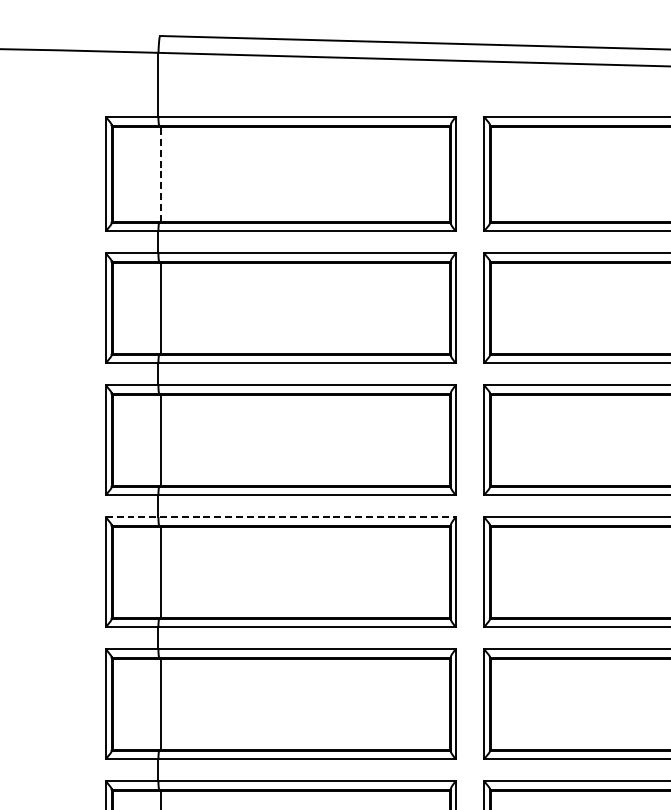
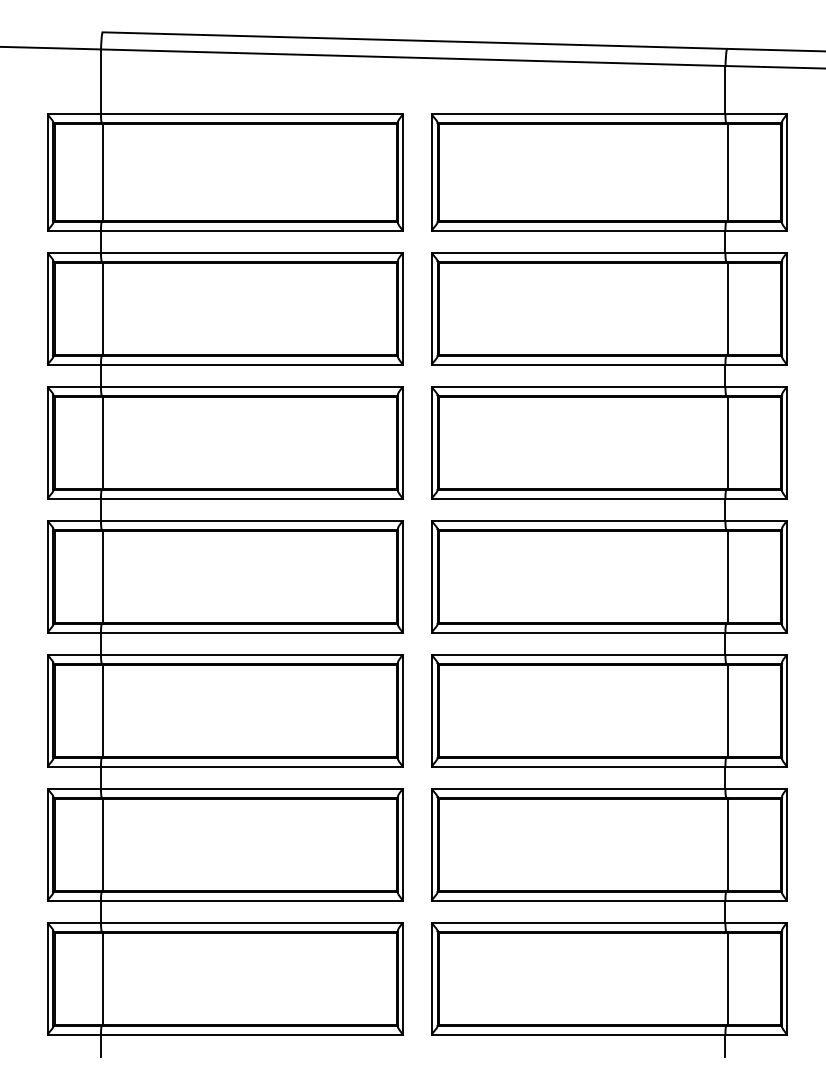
line: (160, 174) -> (103, 172), dashed -> solid
line: (281, 516) -> (225, 520), dashed -> solid

